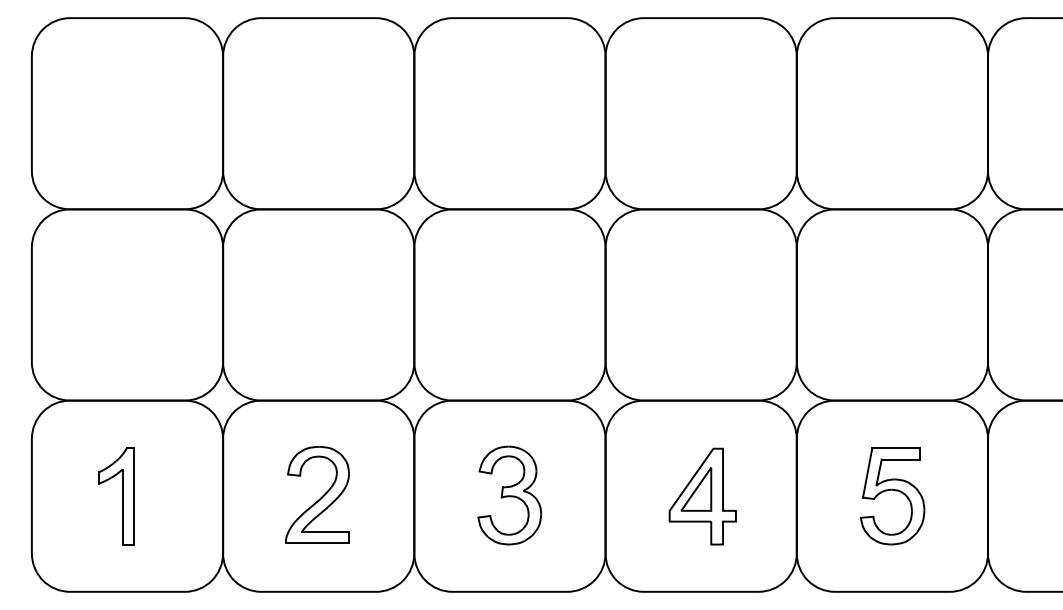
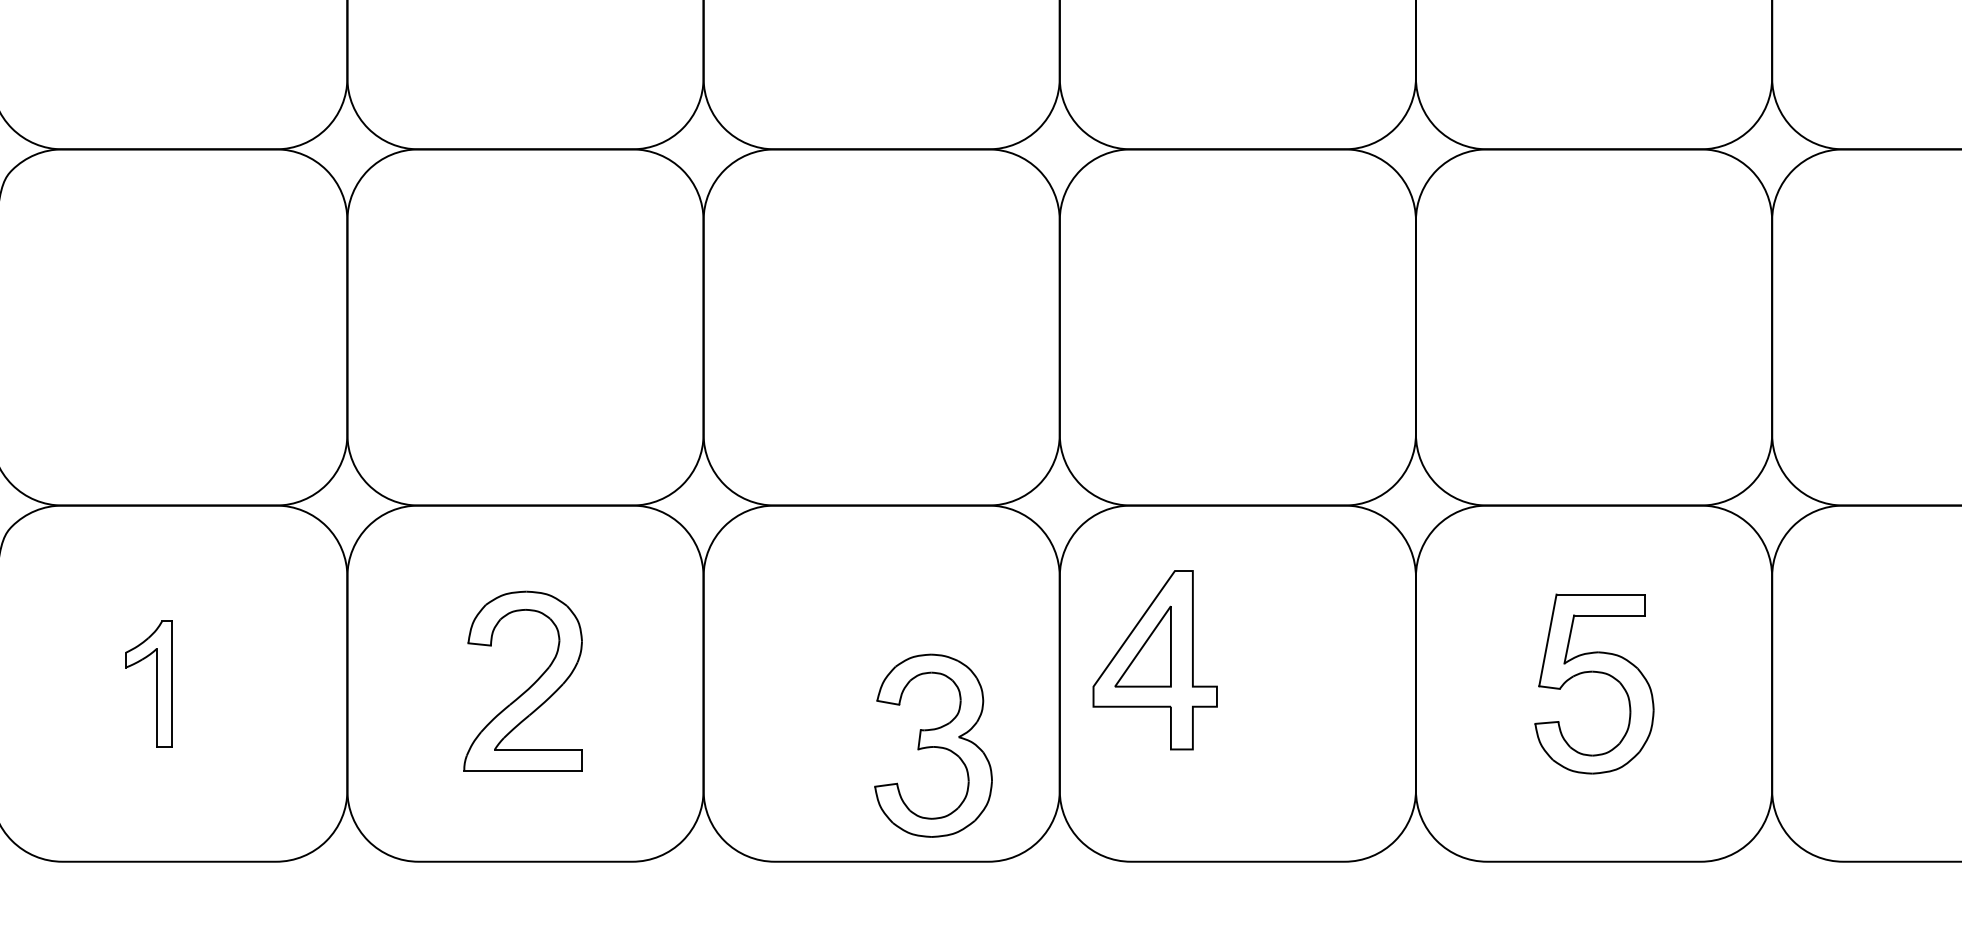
part: (509, 495) -> (932, 745), moved
part: (116, 496) -> (148, 684), size x0.7
part: (702, 496) -> (1154, 659), moved

